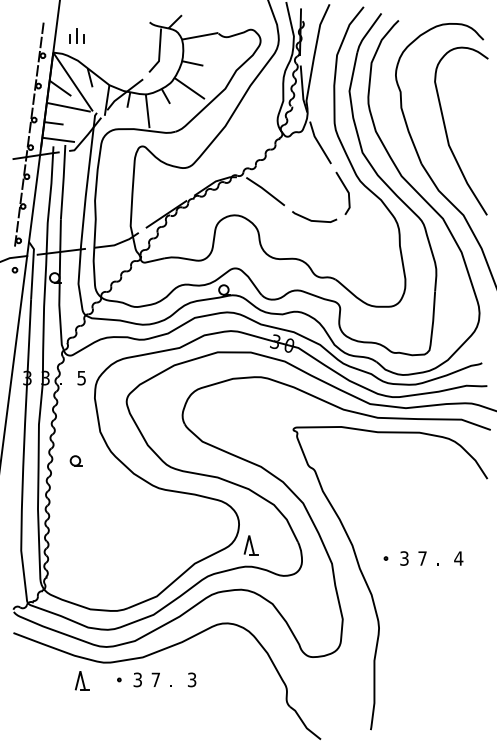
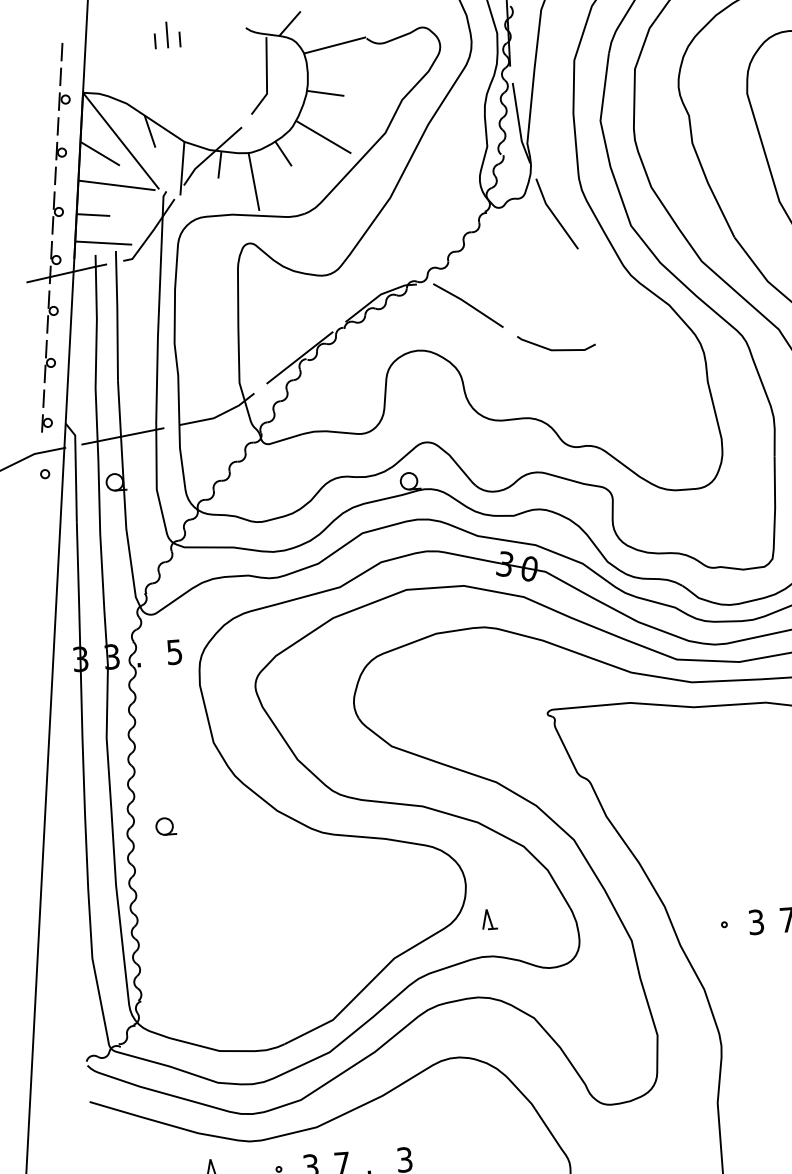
part: (76, 35) -> (165, 34), moved
line: (346, 191) -> (608, 294), removed
part: (75, 460) -> (164, 825), moved
part: (250, 545) -> (488, 919), size x0.6

